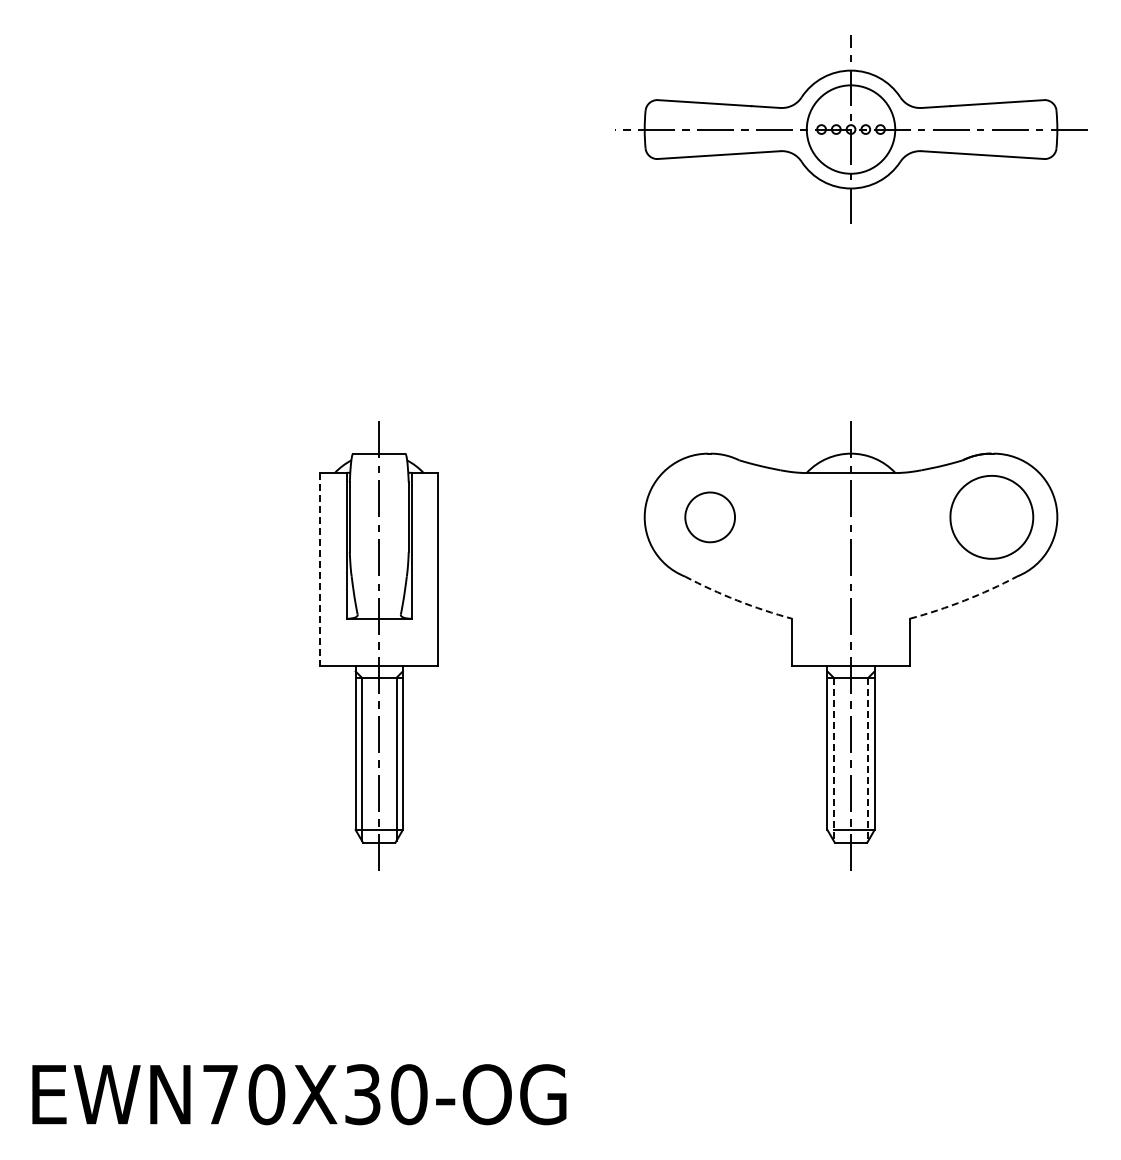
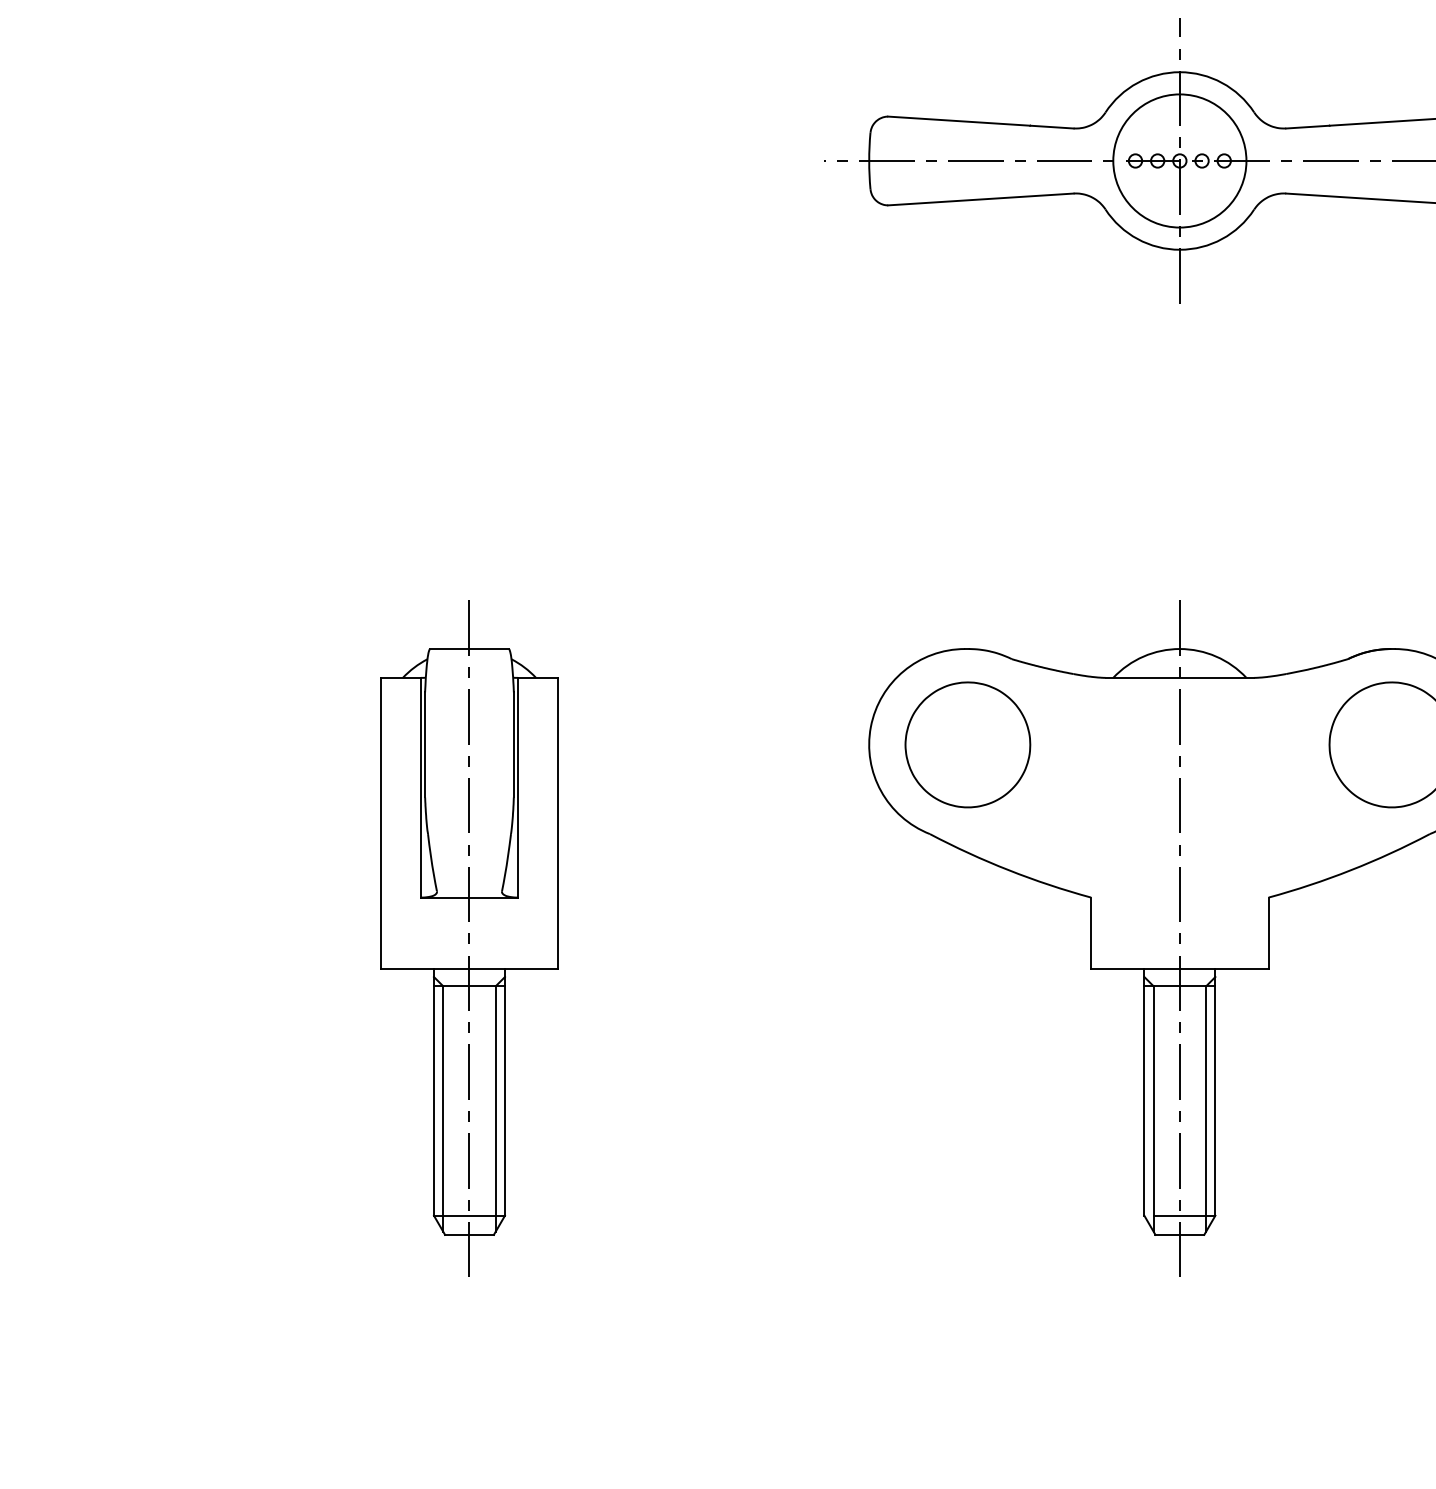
part: (709, 517) -> (966, 745), size x1.67
line: (320, 569) -> (381, 823), dashed -> solid
arc: (737, 600) -> (1008, 870), dashed -> solid
arc: (964, 600) -> (1350, 870), dashed -> solid
line: (833, 759) -> (1153, 1109), dashed -> solid
line: (868, 759) -> (1206, 1109), dashed -> solid

